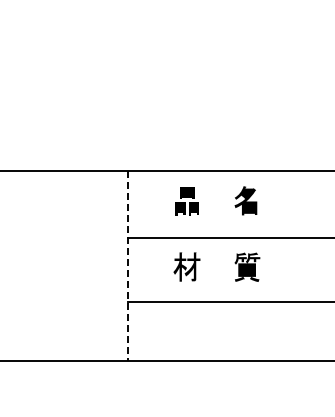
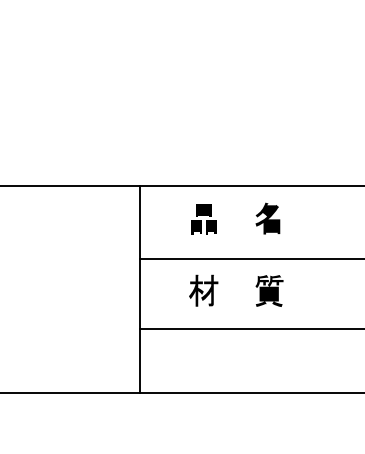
line: (128, 266) -> (140, 290), dashed -> solid

